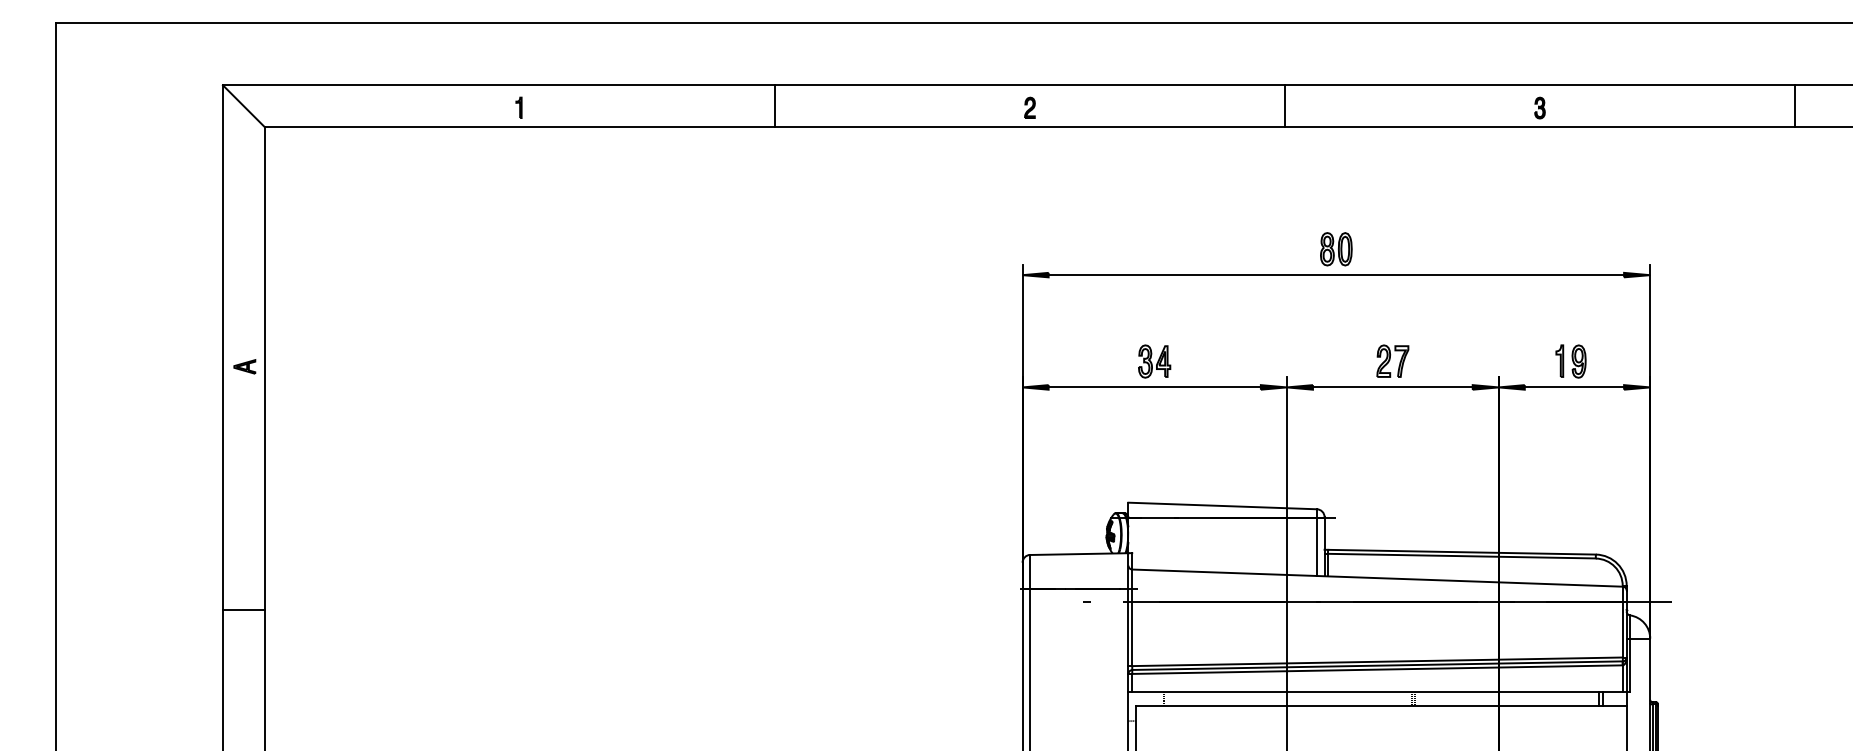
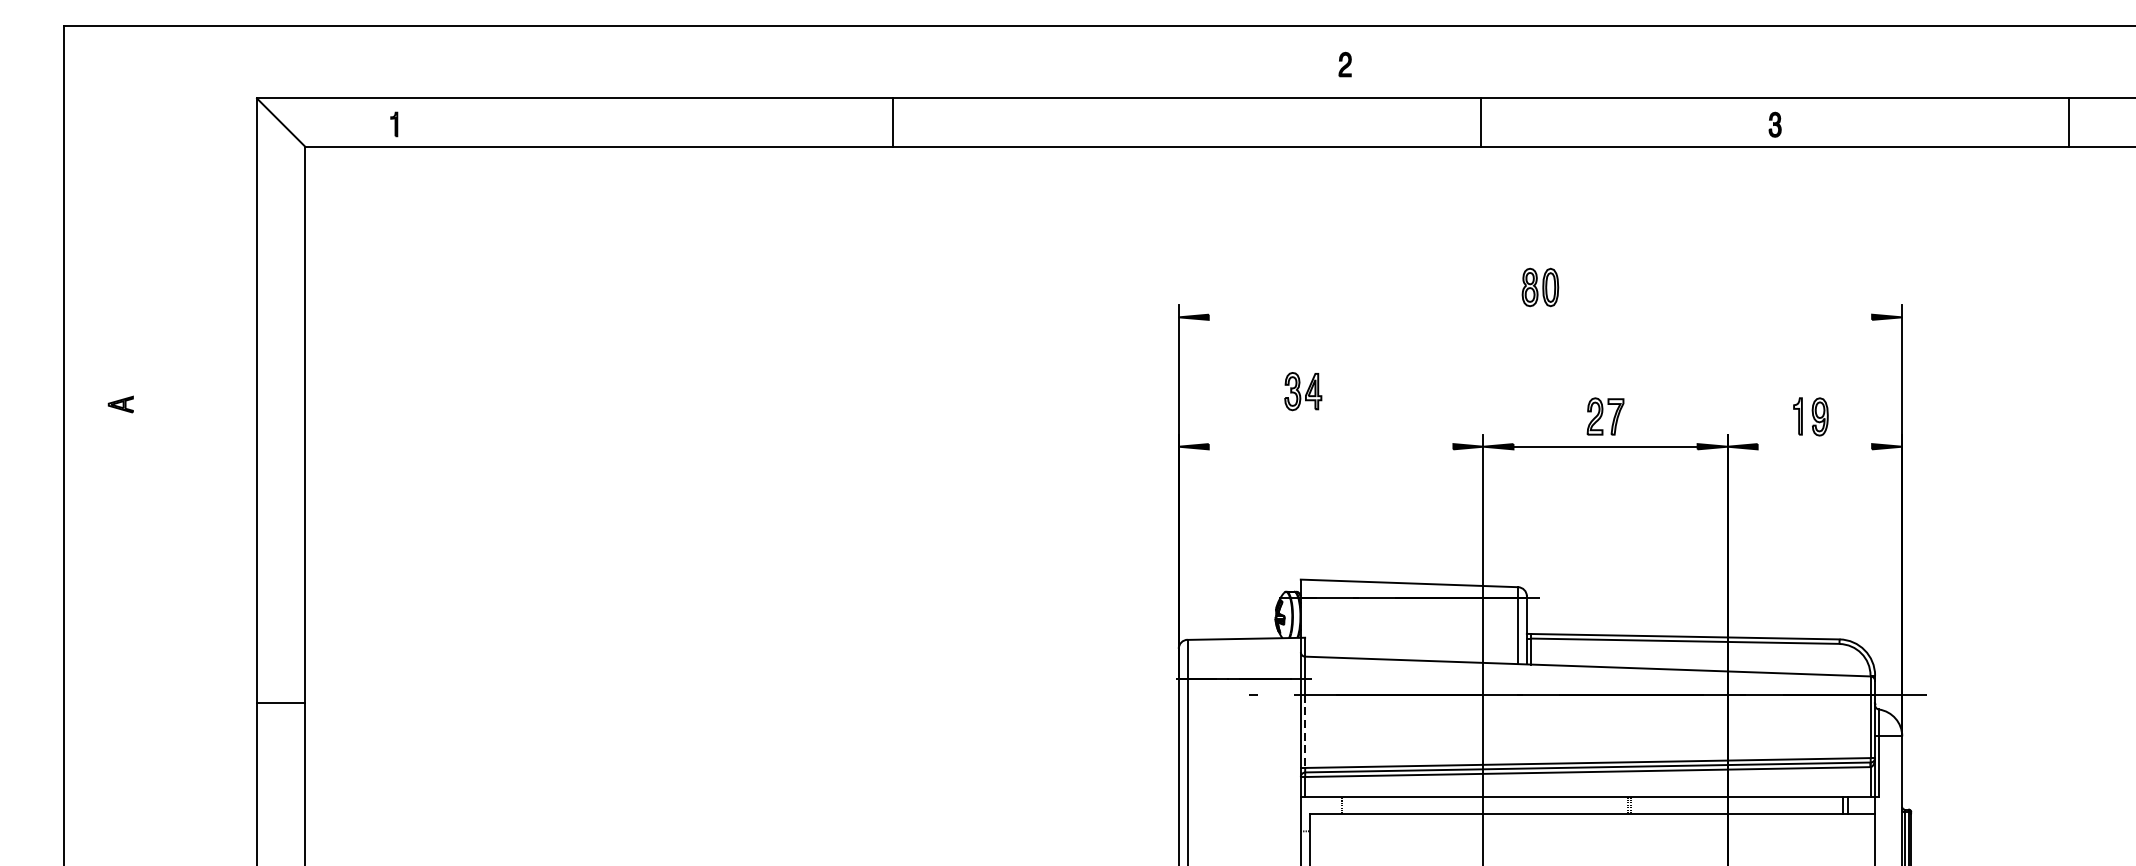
part: (518, 107) -> (393, 124), moved
part: (1029, 107) -> (1344, 64), moved
line: (1336, 275) -> (1540, 317), removed
part: (1154, 361) -> (1303, 391), moved
part: (244, 366) -> (120, 404), moved
line: (1154, 387) -> (1330, 446), removed
line: (1574, 387) -> (1814, 446), removed
line: (1132, 634) -> (1305, 731), solid -> dashed

